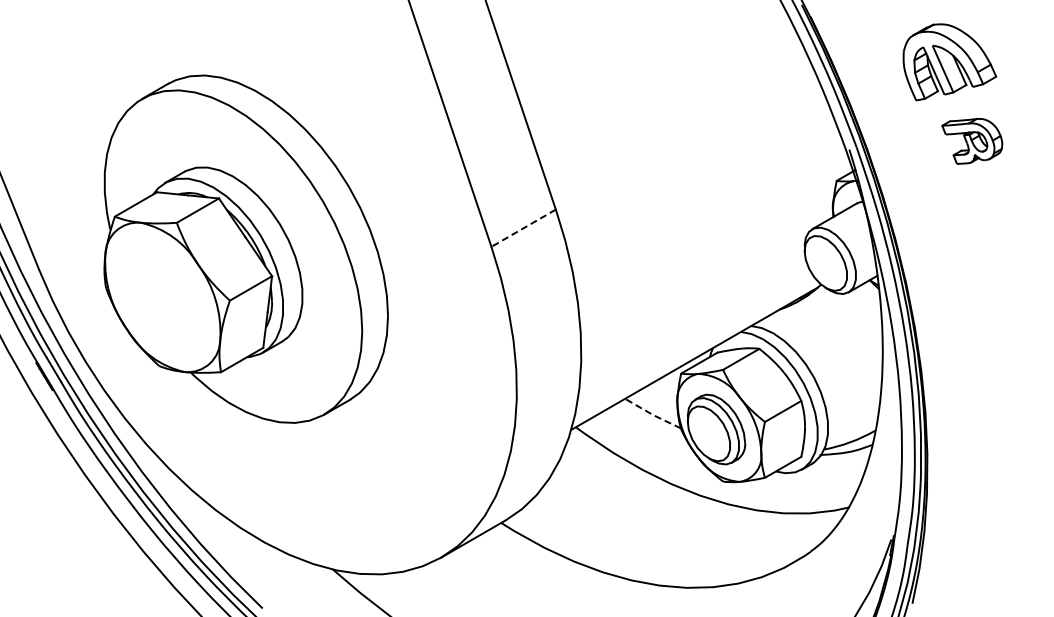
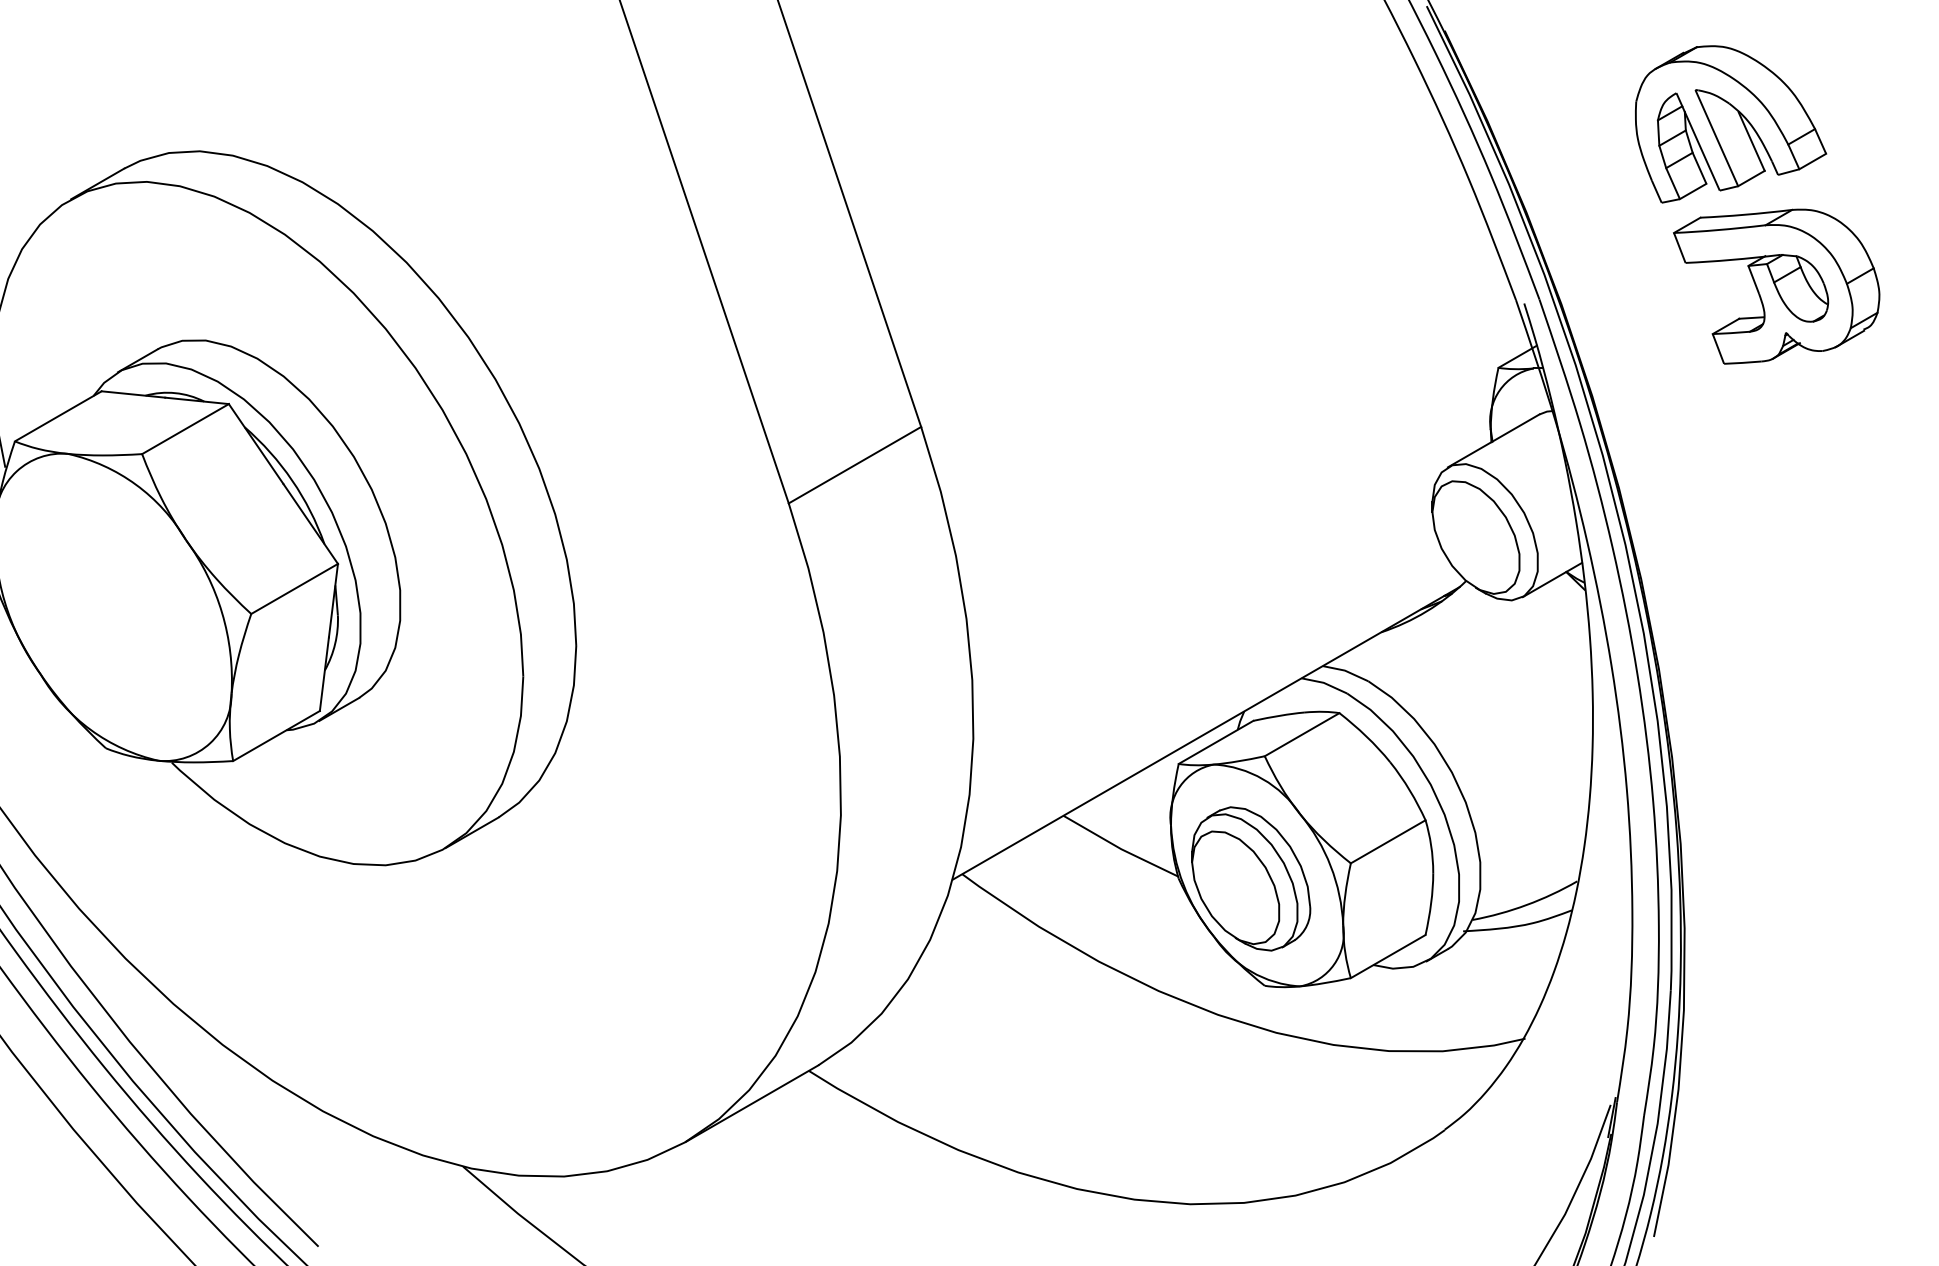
part: (972, 141) -> (1777, 286), size x1.67
line: (523, 228) -> (854, 465), dashed -> solid
line: (652, 414) -> (1119, 847), dashed -> solid

